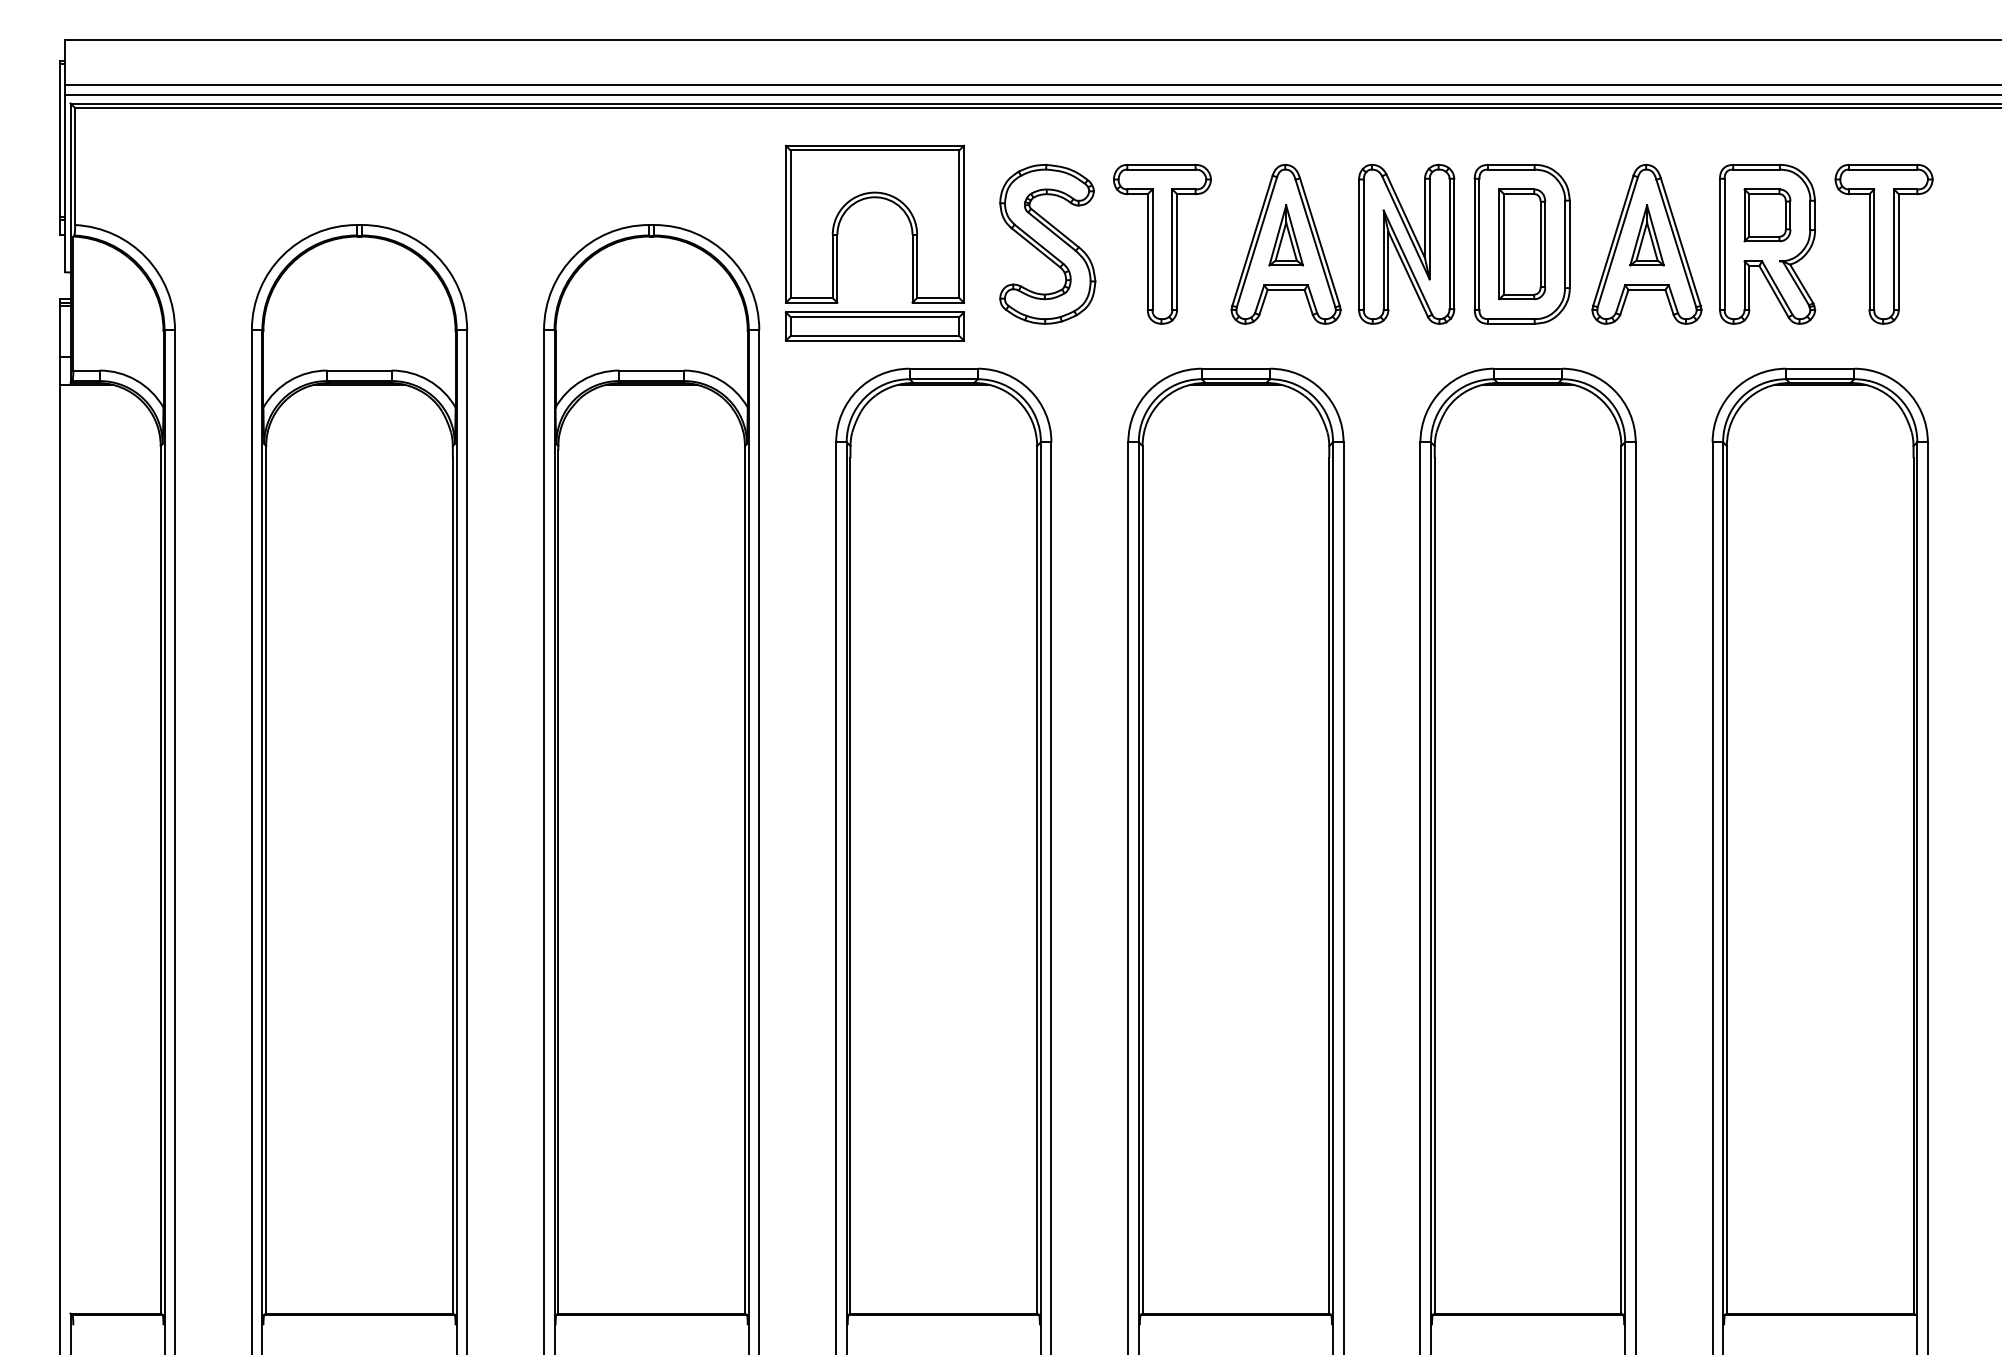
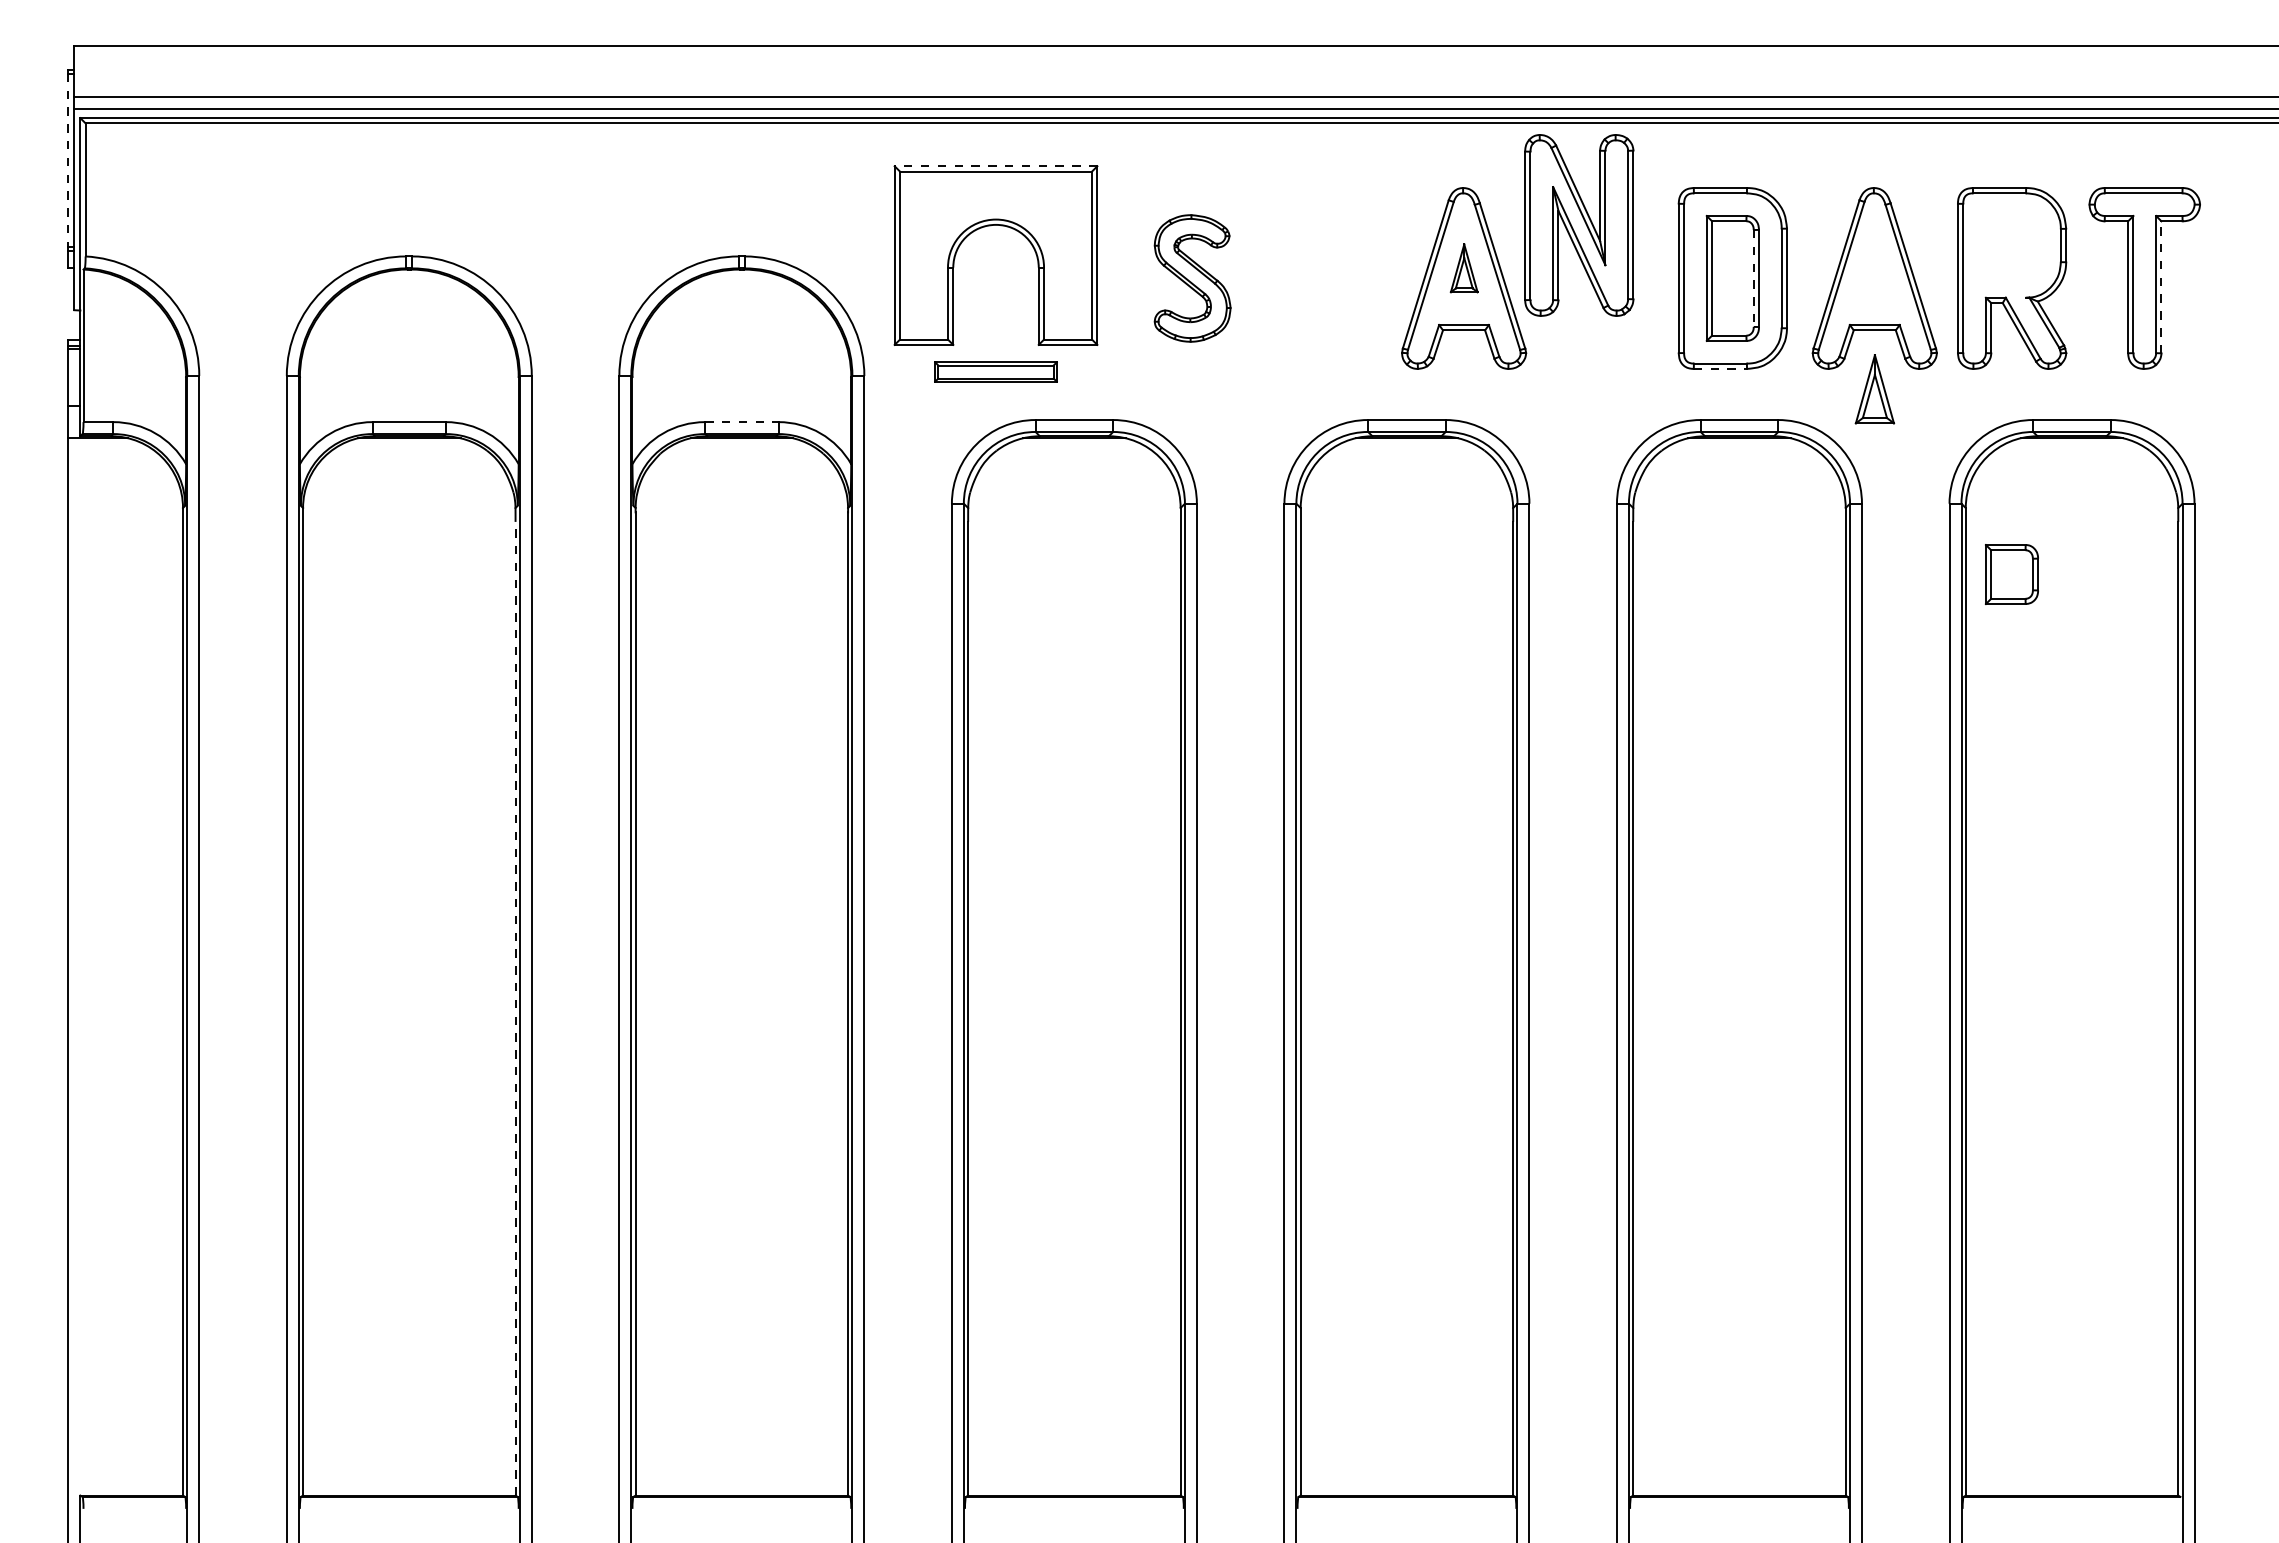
line: (60, 140) -> (68, 160), solid -> dashed
line: (874, 146) -> (995, 166), solid -> dashed
part: (1767, 215) -> (2011, 574), moved
part: (1286, 235) -> (1464, 268), size x0.7
part: (1646, 235) -> (1874, 389), moved
part: (1047, 244) -> (1192, 278), size x0.7
part: (1162, 244) -> (1323, 278), removed
part: (1406, 244) -> (1579, 225), moved
line: (1540, 244) -> (1753, 278), solid -> dashed
line: (1898, 251) -> (2161, 286), solid -> dashed
line: (1511, 323) -> (1720, 368), solid -> dashed
part: (874, 326) -> (995, 371), size x0.6
line: (651, 370) -> (741, 422), solid -> dashed
line: (452, 885) -> (515, 1008), solid -> dashed

